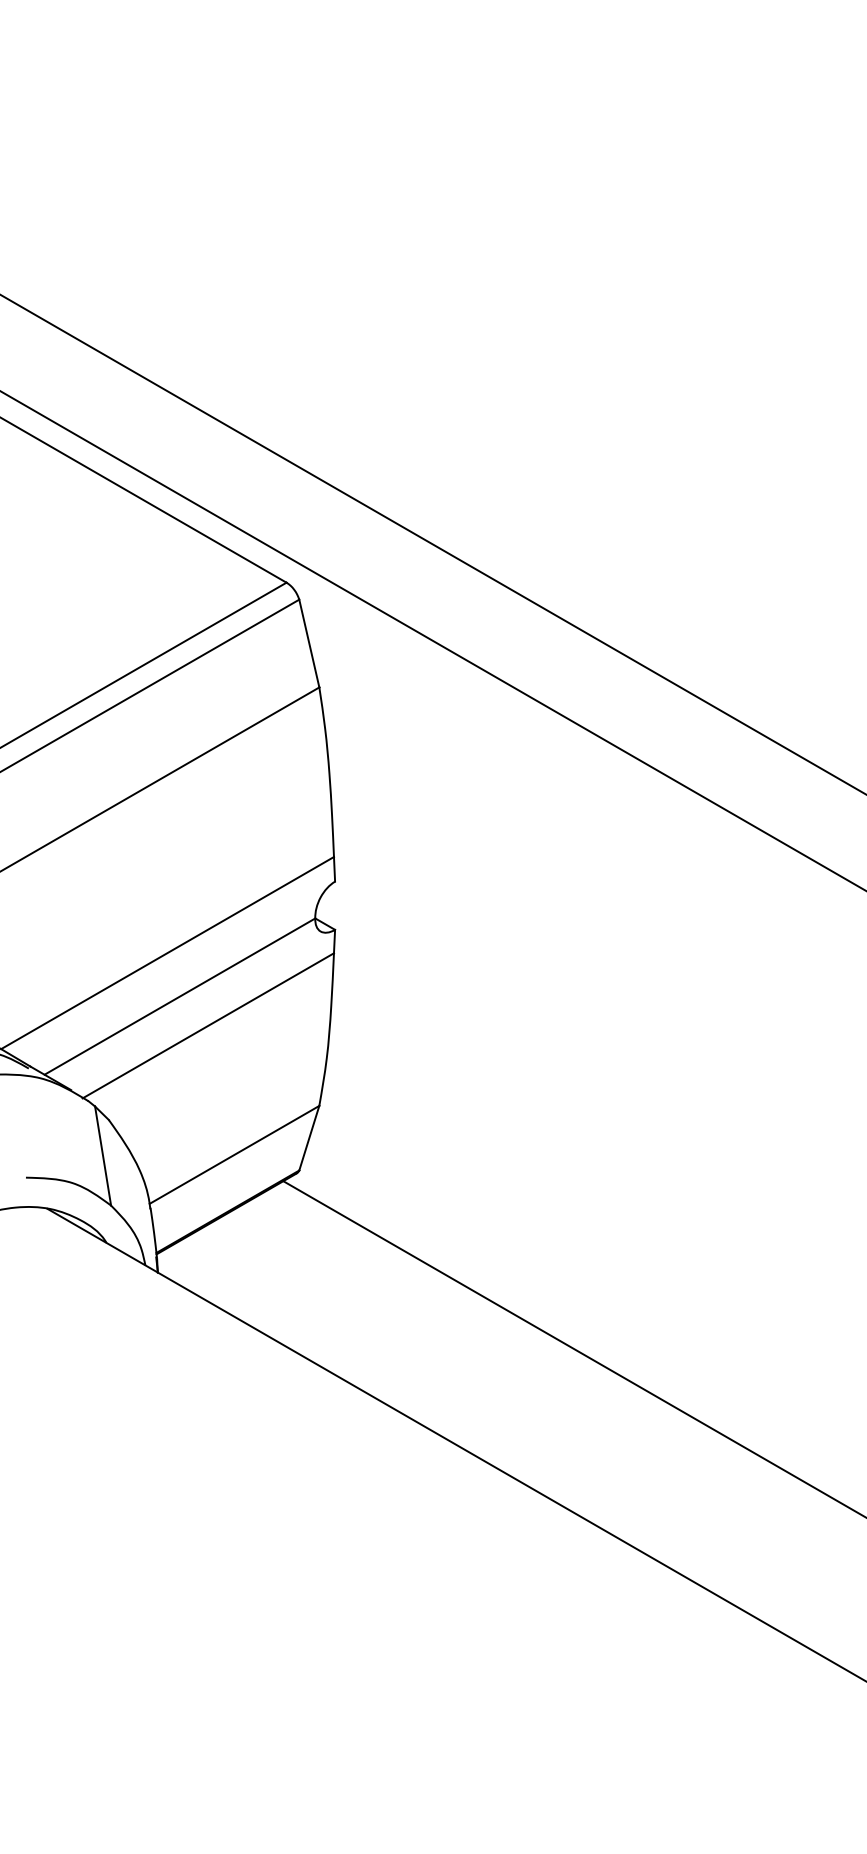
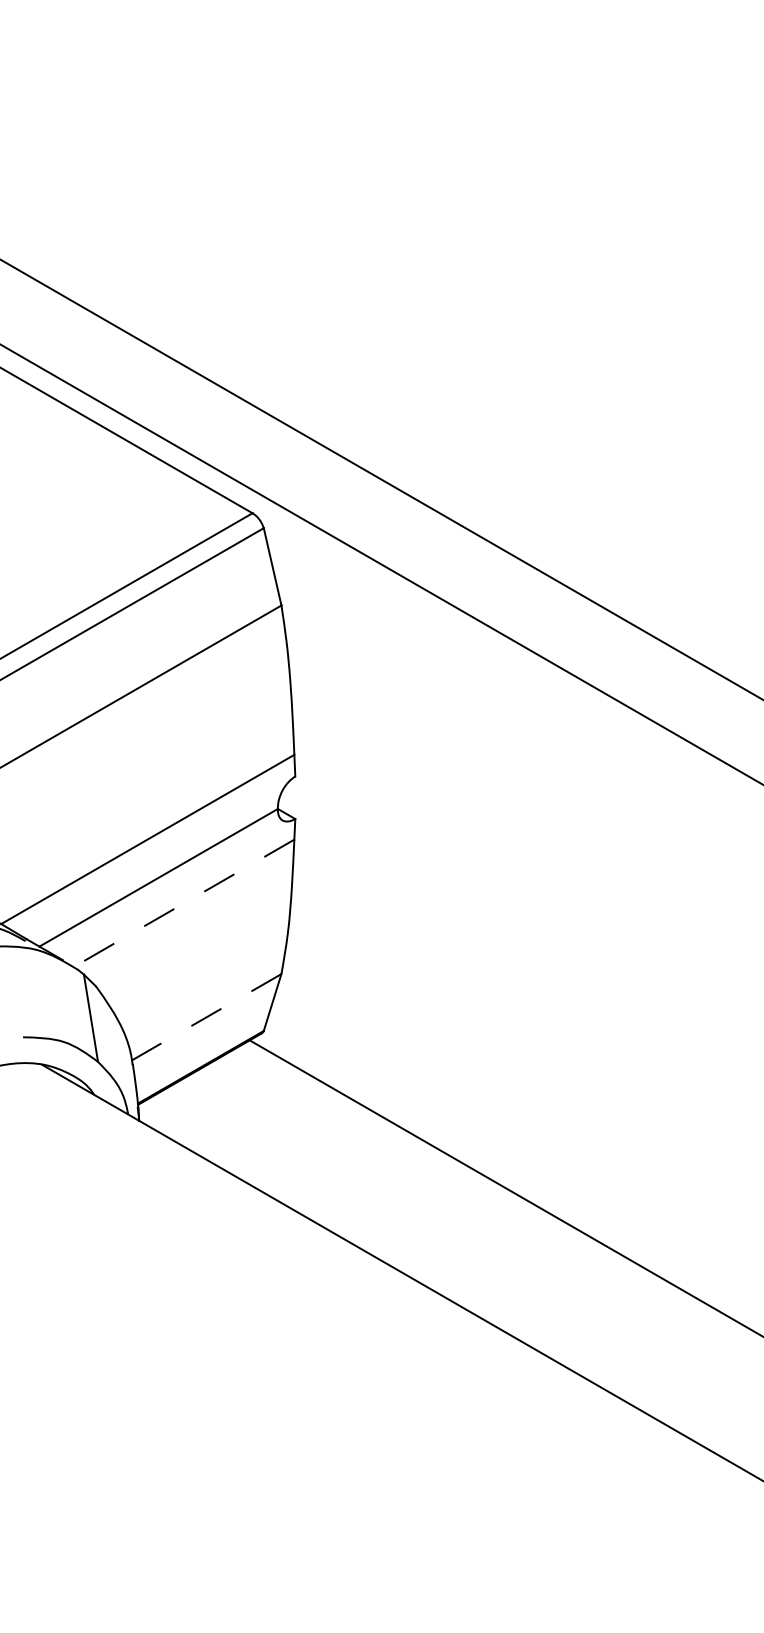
line: (208, 1025) -> (183, 903), solid -> dashed
line: (234, 1155) -> (206, 1017), solid -> dashed

